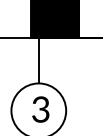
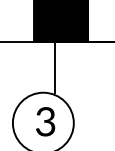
line: (38, 60) -> (55, 67), moved

